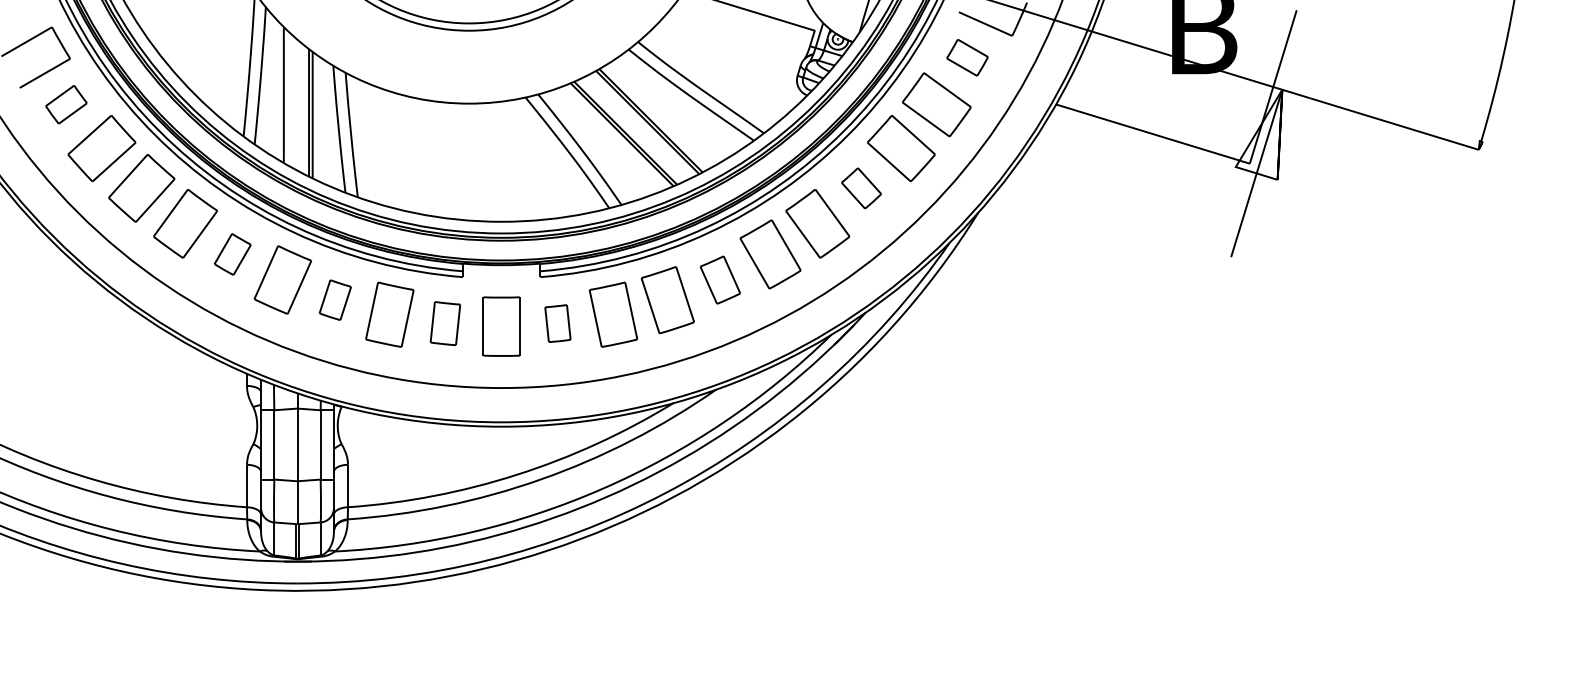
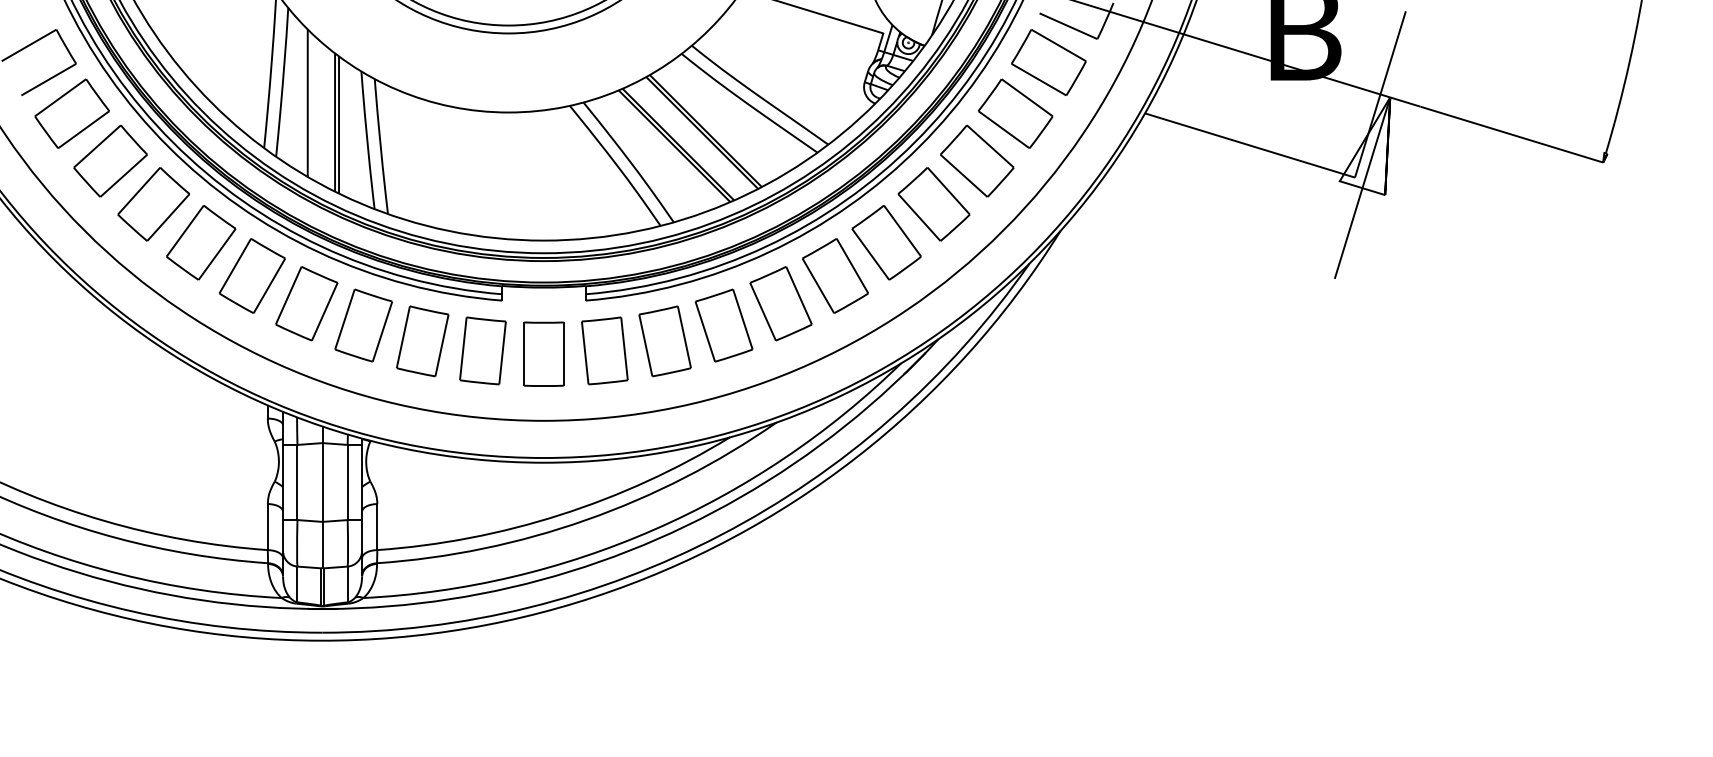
part: (967, 57) -> (1048, 62), size x1.67
part: (65, 104) -> (71, 113), size x1.67
part: (861, 188) -> (933, 204), size x1.67
part: (232, 253) -> (252, 275), size x1.67
part: (719, 279) -> (780, 303), size x1.43
part: (335, 300) -> (363, 325), size x1.67
part: (445, 323) -> (482, 350), size x1.43
part: (557, 323) -> (604, 350), size x1.67

